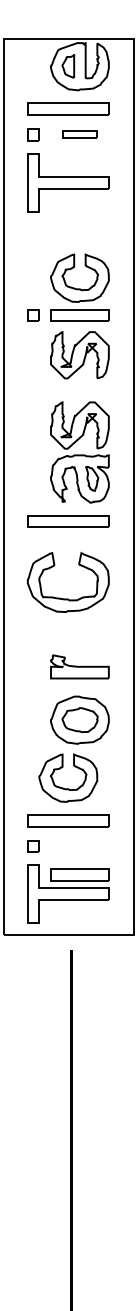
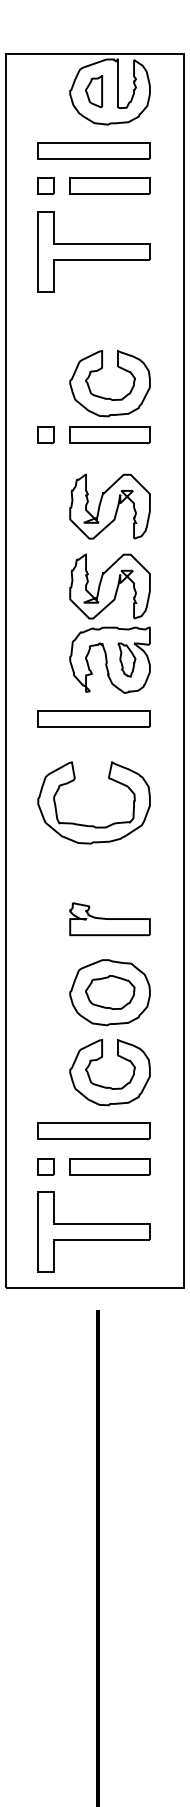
part: (79, 134) -> (109, 185), size x1.67
part: (79, 355) -> (109, 506), moved
part: (67, 788) -> (109, 1086), moved
part: (79, 874) -> (109, 1166), moved

